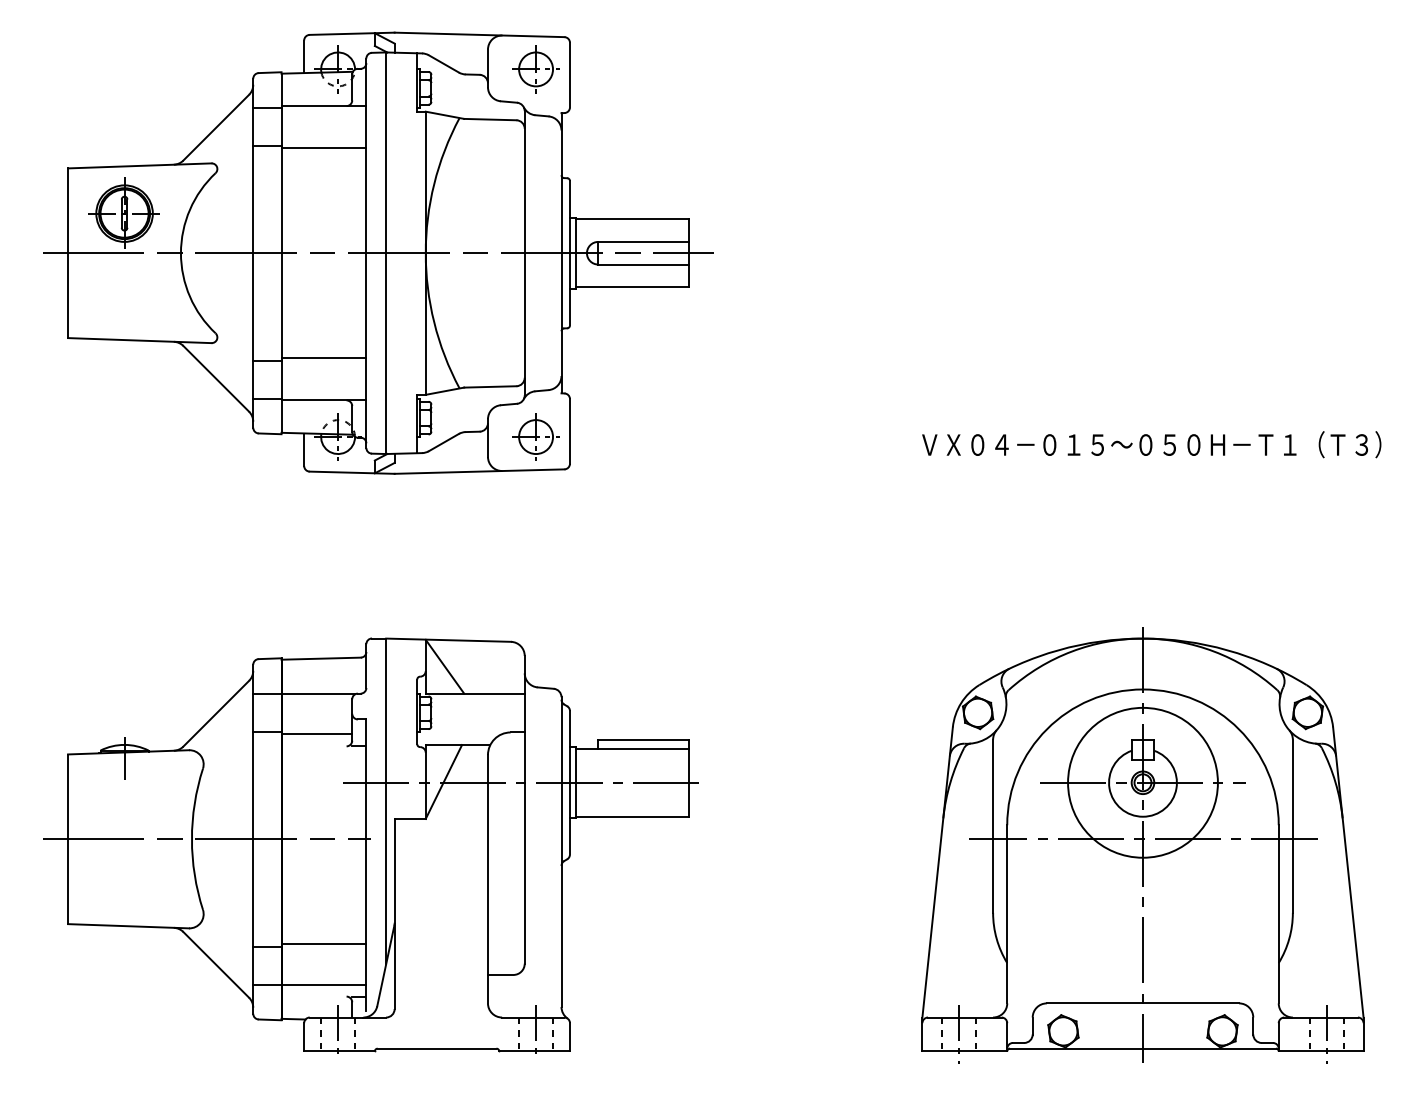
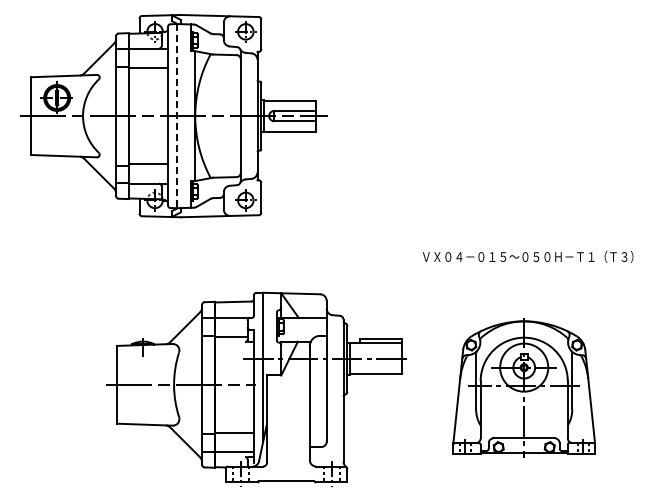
line: (387, 254) -> (177, 116), solid -> dashed
text: (1152, 443) -> (528, 256), moved
part: (1143, 845) -> (524, 387), size x0.7
part: (371, 847) -> (256, 388), moved

